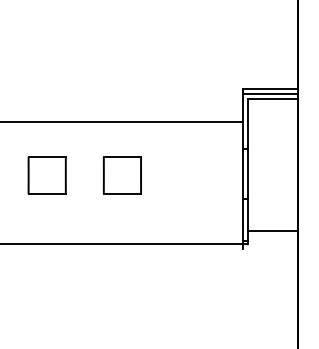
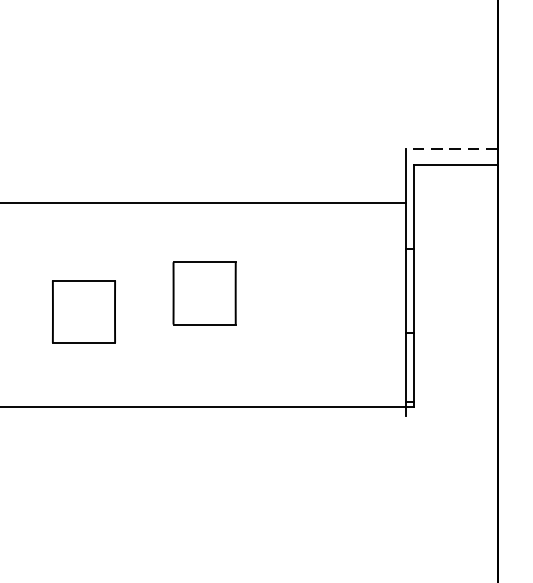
line: (270, 88) -> (451, 147), solid -> dashed
line: (270, 93) -> (451, 156), removed
part: (46, 175) -> (82, 311), moved
line: (272, 230) -> (455, 385), removed

